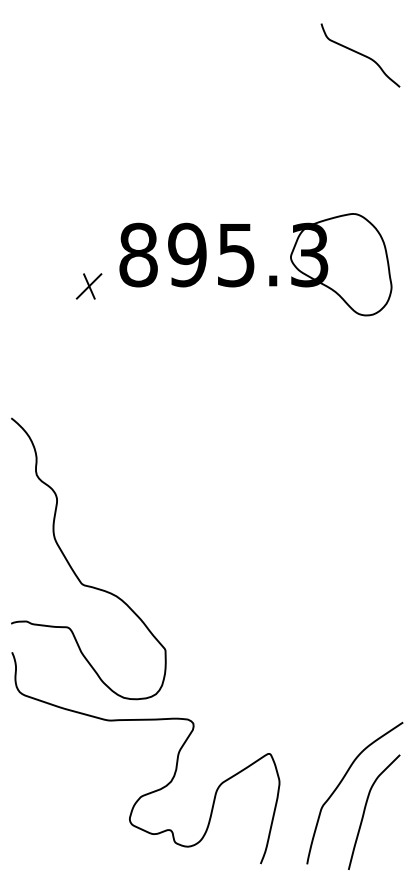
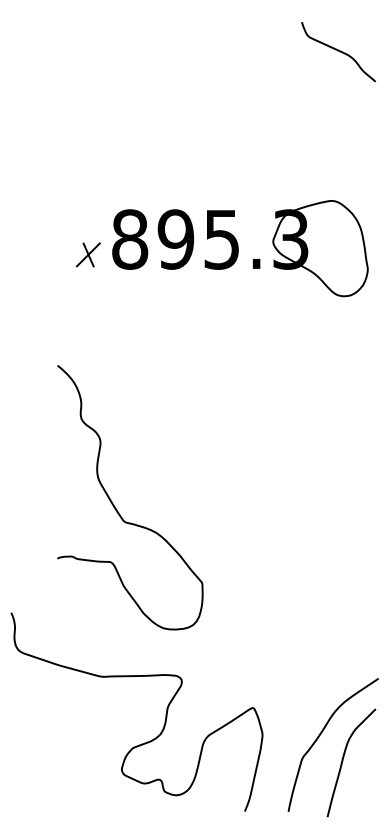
part: (88, 286) -> (87, 254), moved
curve: (72, 567) -> (115, 505), moved

